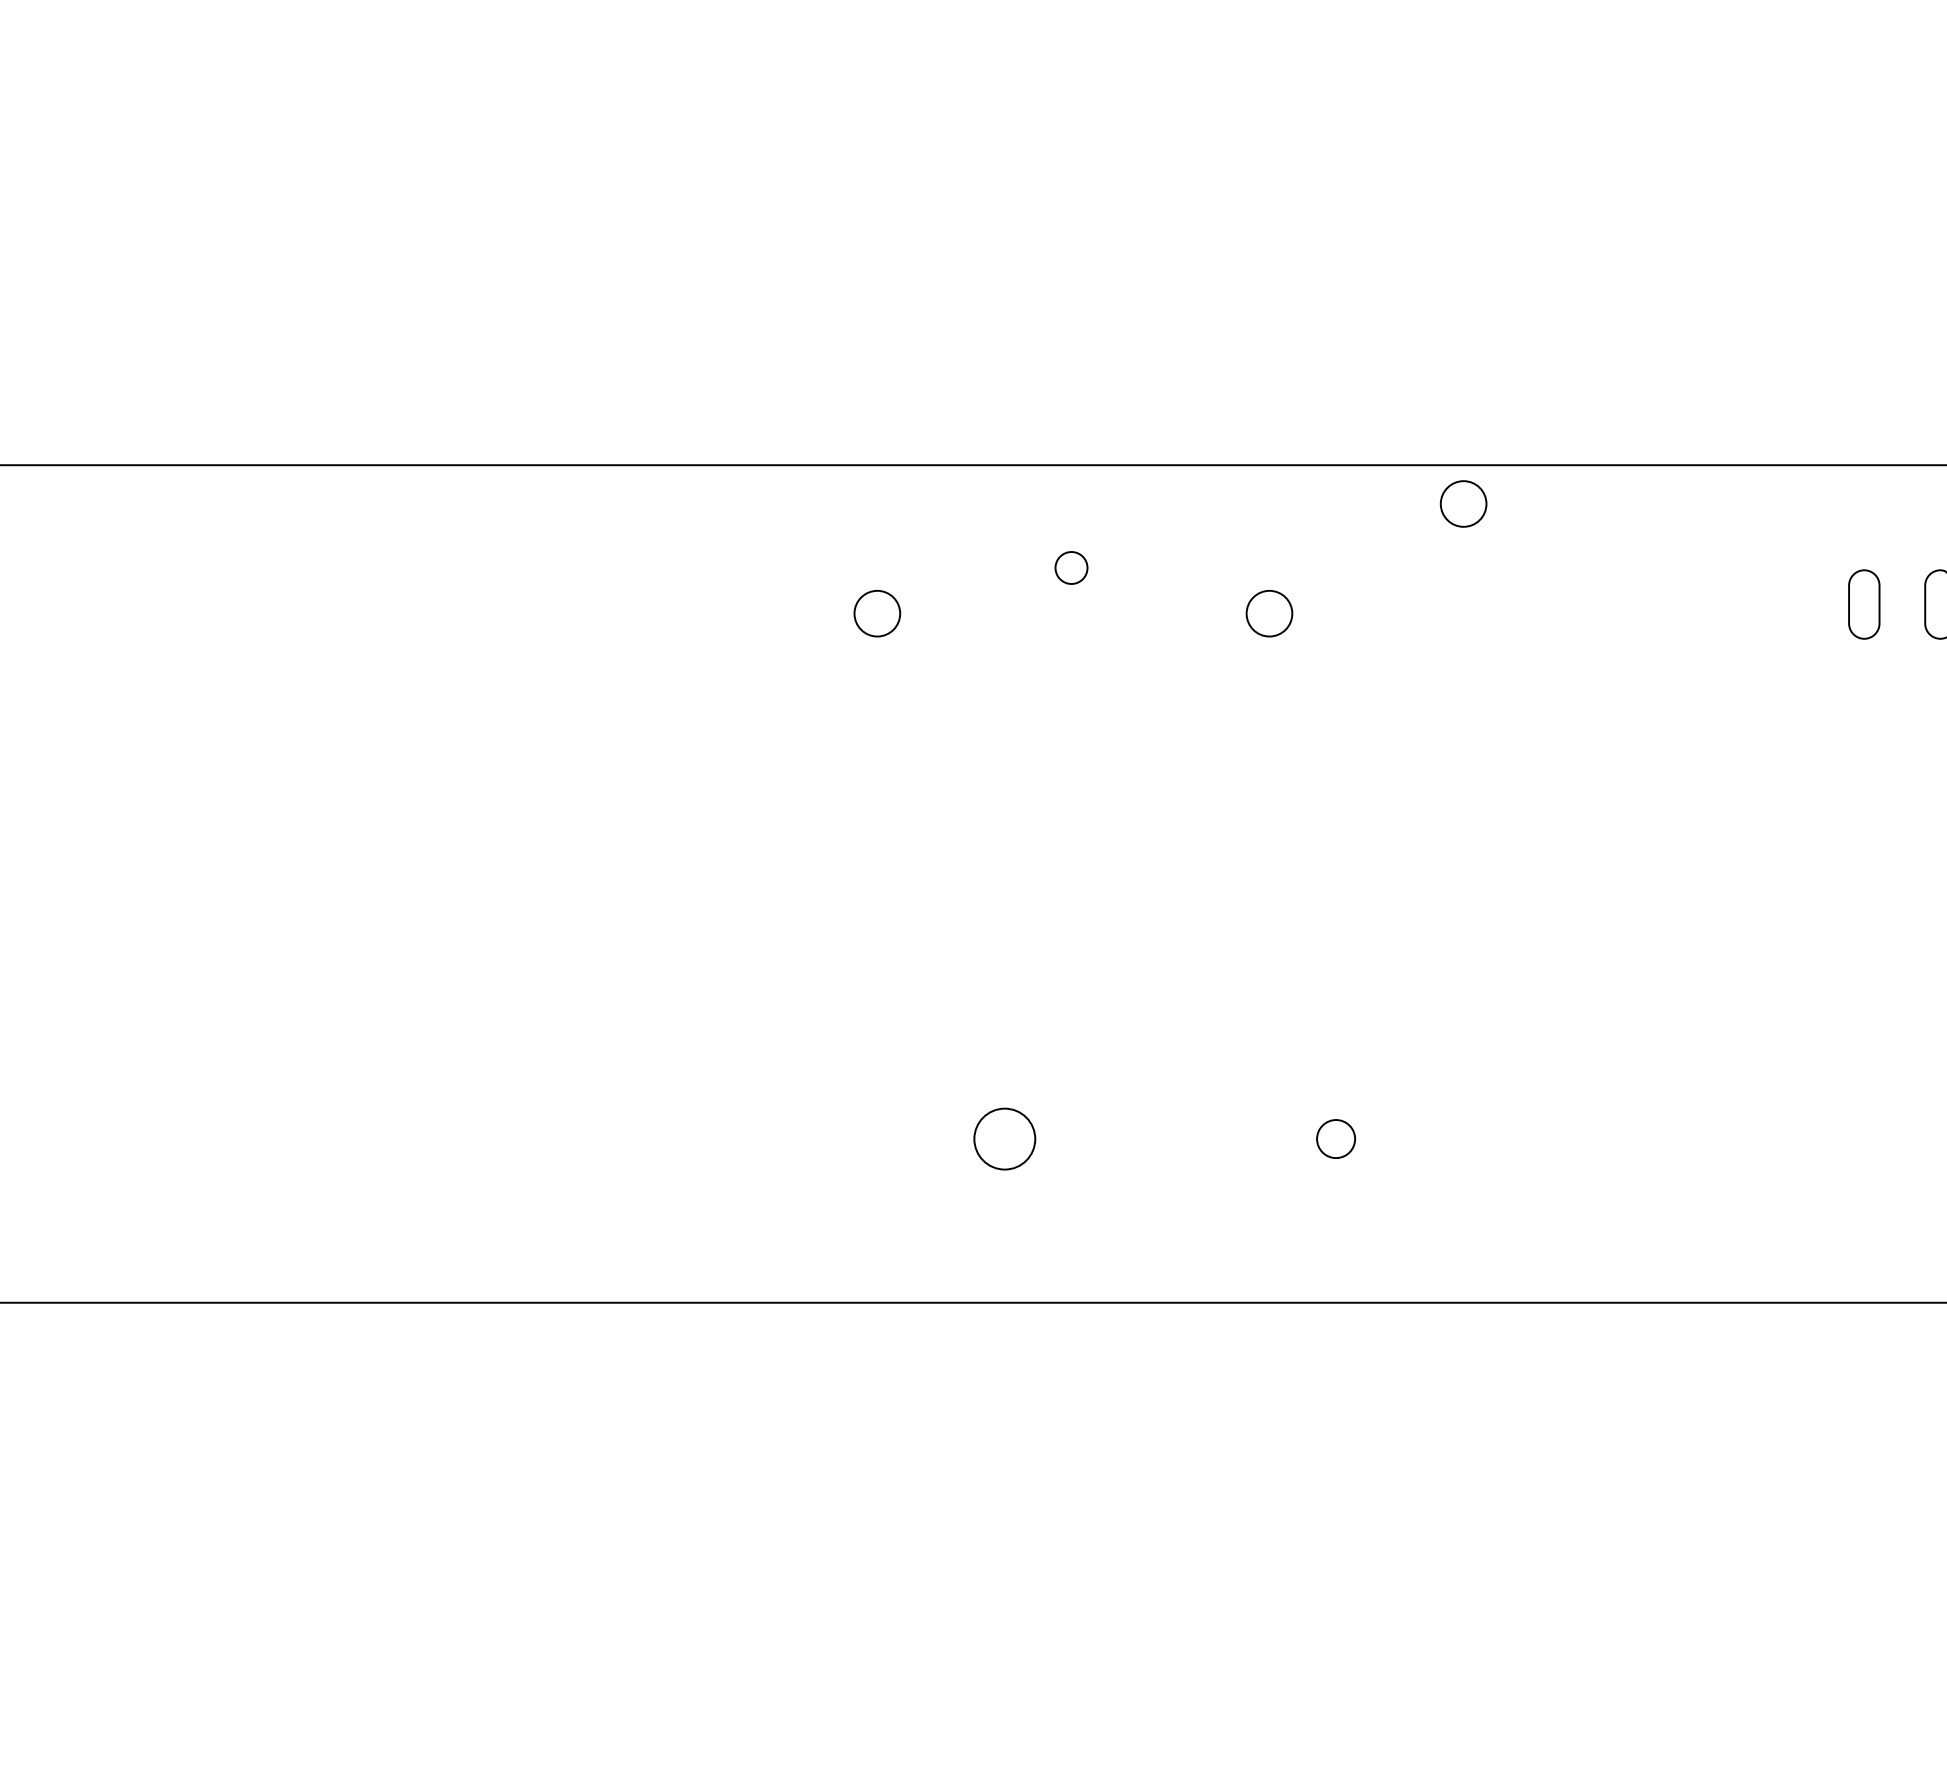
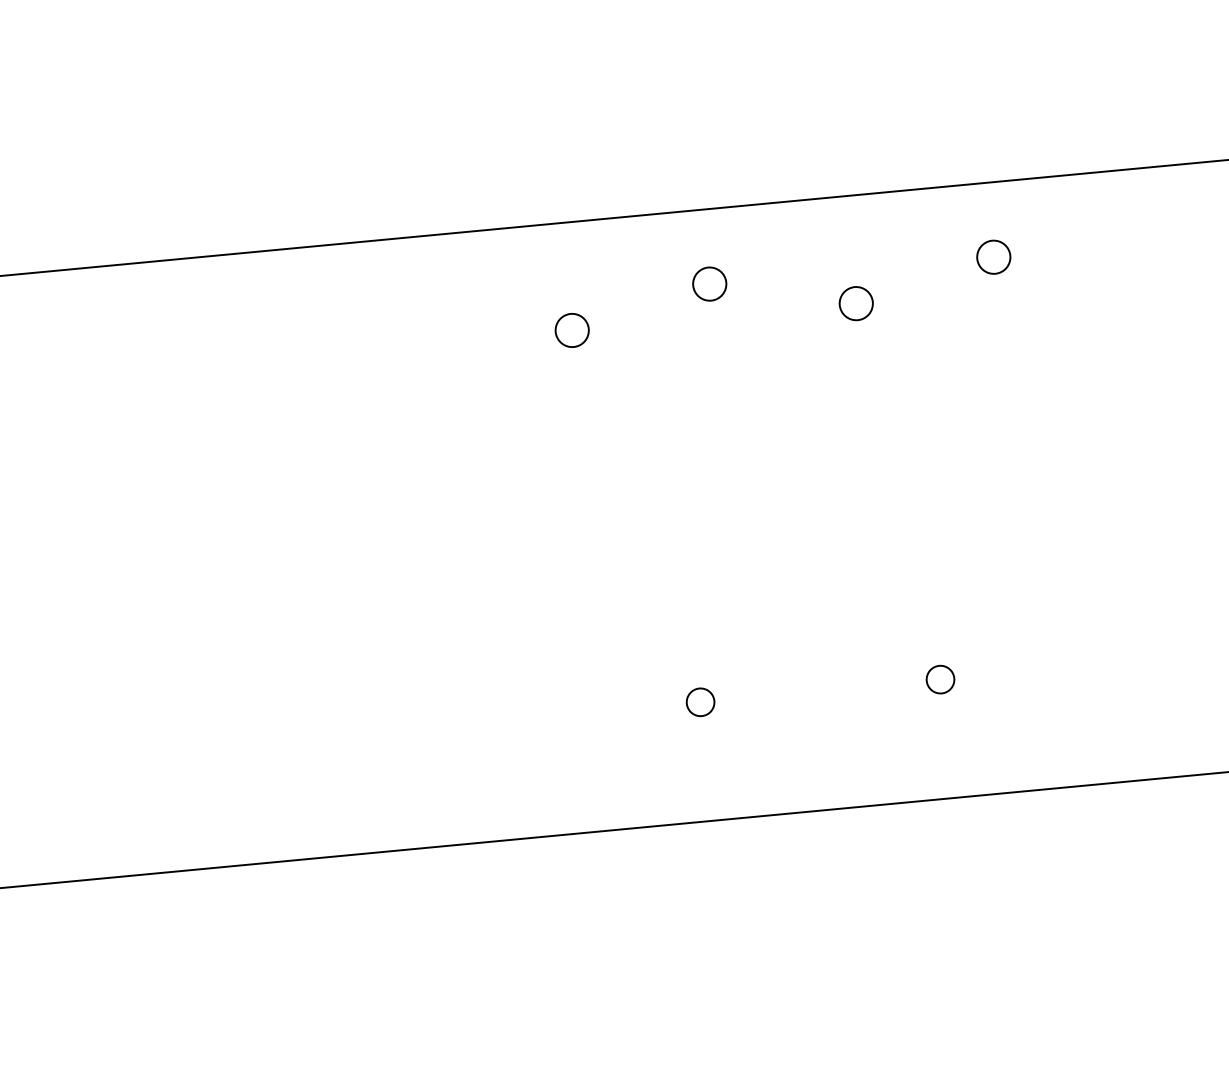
circle: (1463, 503) -> (993, 256), moved
circle: (1071, 567) -> (709, 283), size x1.43
circle: (1004, 1138) -> (700, 701), size x0.62

